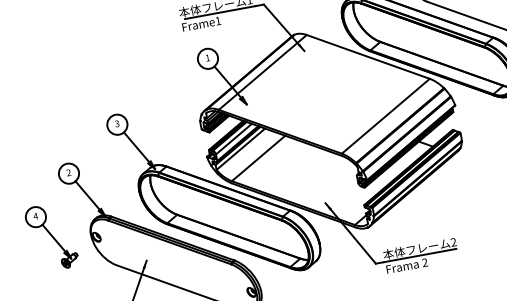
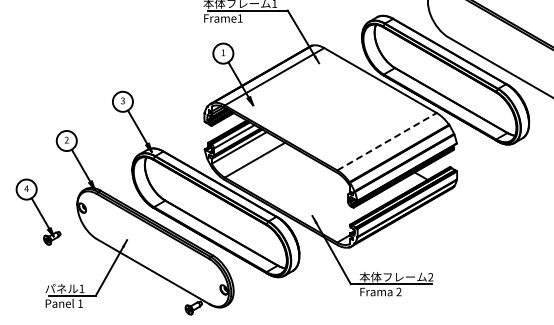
line: (386, 115) -> (387, 141), solid -> dashed
part: (51, 236) -> (38, 211), moved

